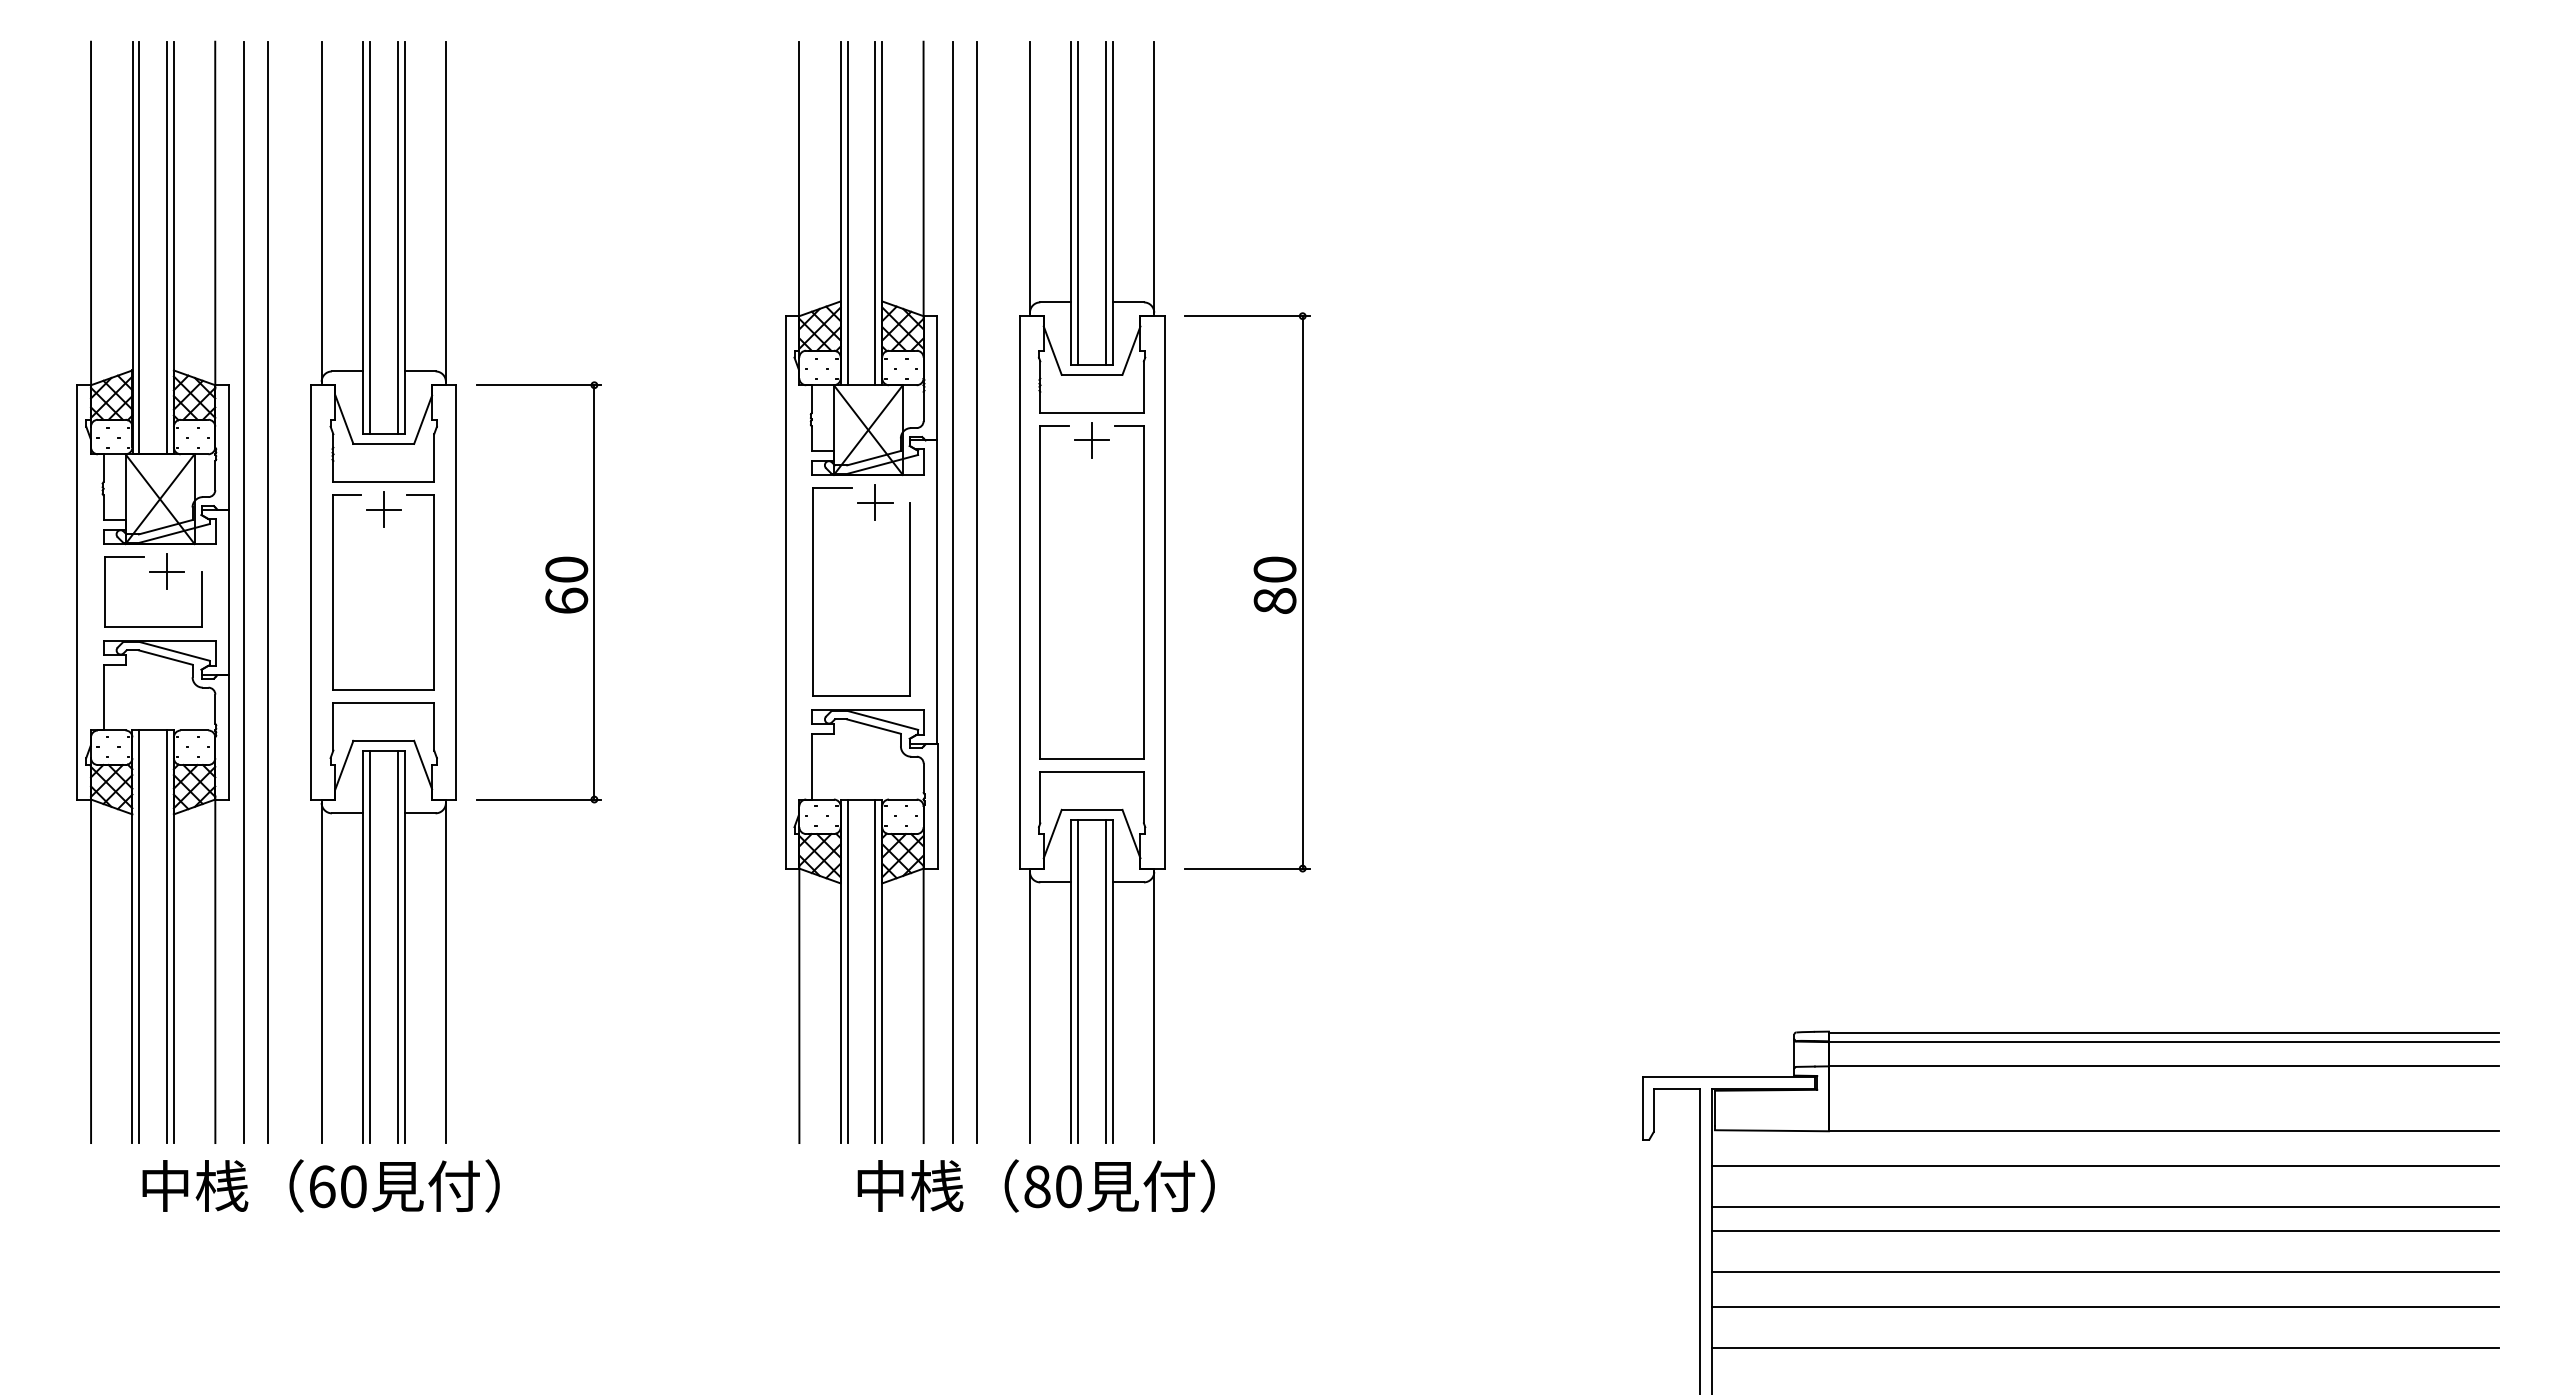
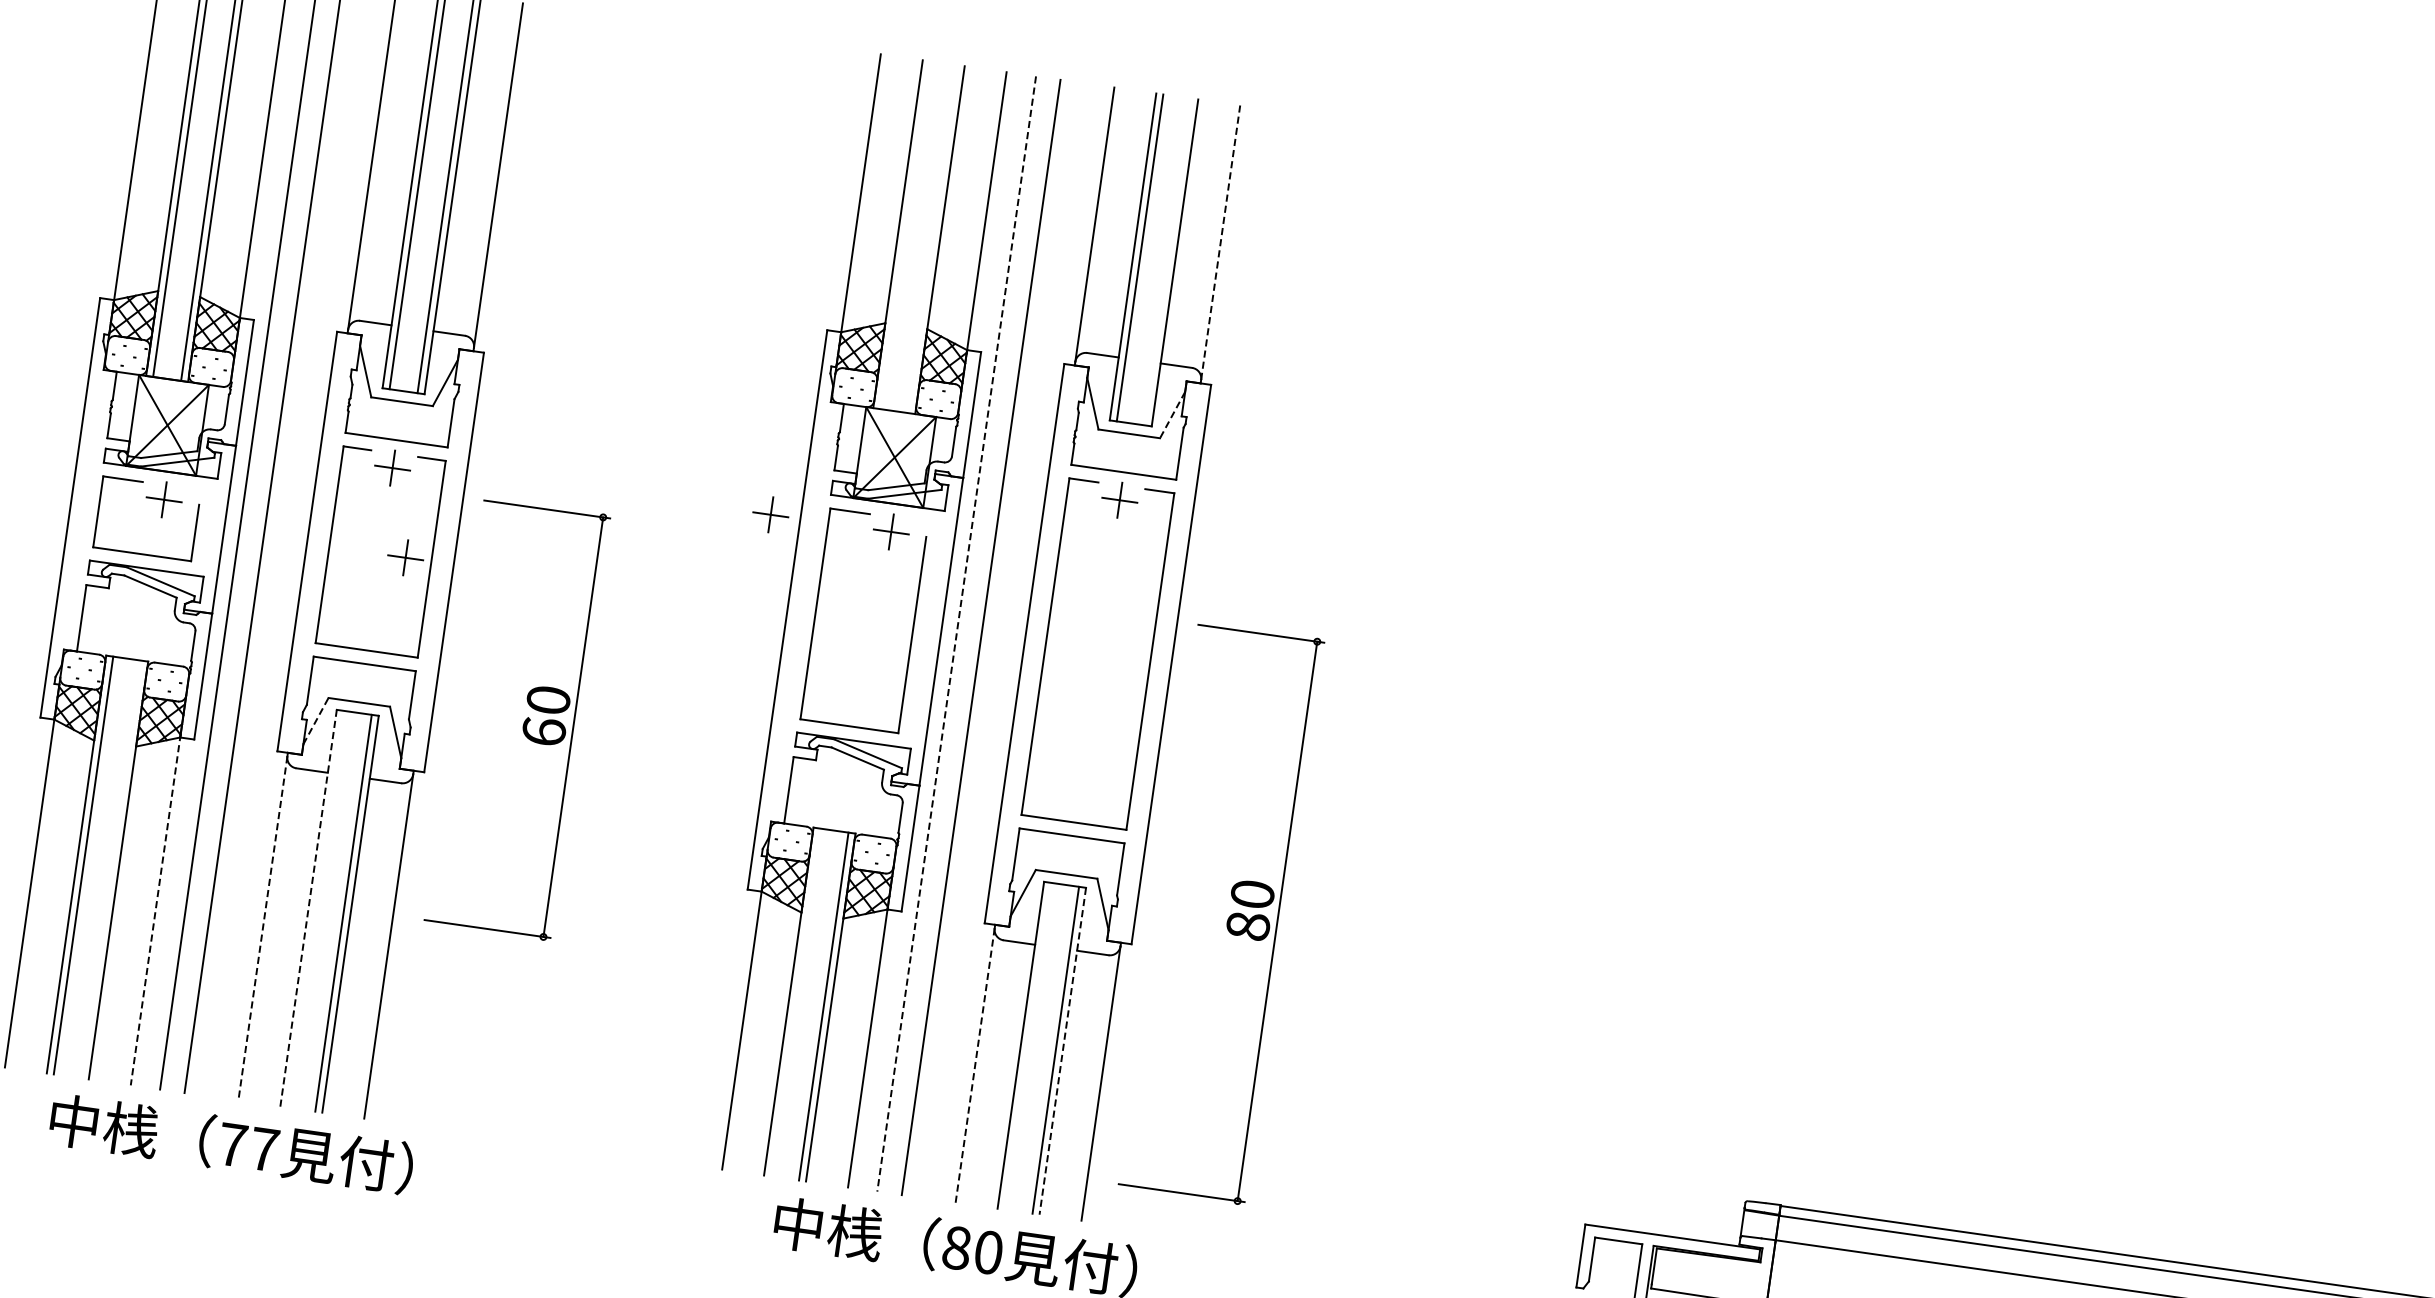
line: (1154, 177) -> (1220, 242), solid -> dashed
line: (1105, 202) -> (1167, 261), removed
line: (847, 213) -> (904, 235), removed
line: (875, 213) -> (933, 239), removed
line: (1131, 350) -> (1172, 414), solid -> dashed
part: (756, 502) -> (771, 514), added
line: (952, 592) -> (956, 634), solid -> dashed
part: (408, 594) -> (405, 557), added
part: (545, 594) -> (523, 722), moved
part: (1254, 595) -> (1228, 917), moved
line: (344, 765) -> (315, 721), solid -> dashed
line: (166, 936) -> (111, 869), removed
line: (363, 947) -> (308, 908), solid -> dashed
line: (369, 947) -> (315, 909), removed
line: (215, 970) -> (155, 910), solid -> dashed
line: (847, 971) -> (795, 1002), removed
line: (321, 973) -> (262, 928), solid -> dashed
line: (1078, 981) -> (1028, 1046), removed
line: (1112, 982) -> (1062, 1052), solid -> dashed
line: (1029, 1007) -> (974, 1065), solid -> dashed
text: (337, 1186) -> (248, 1146), 60 -> 77

